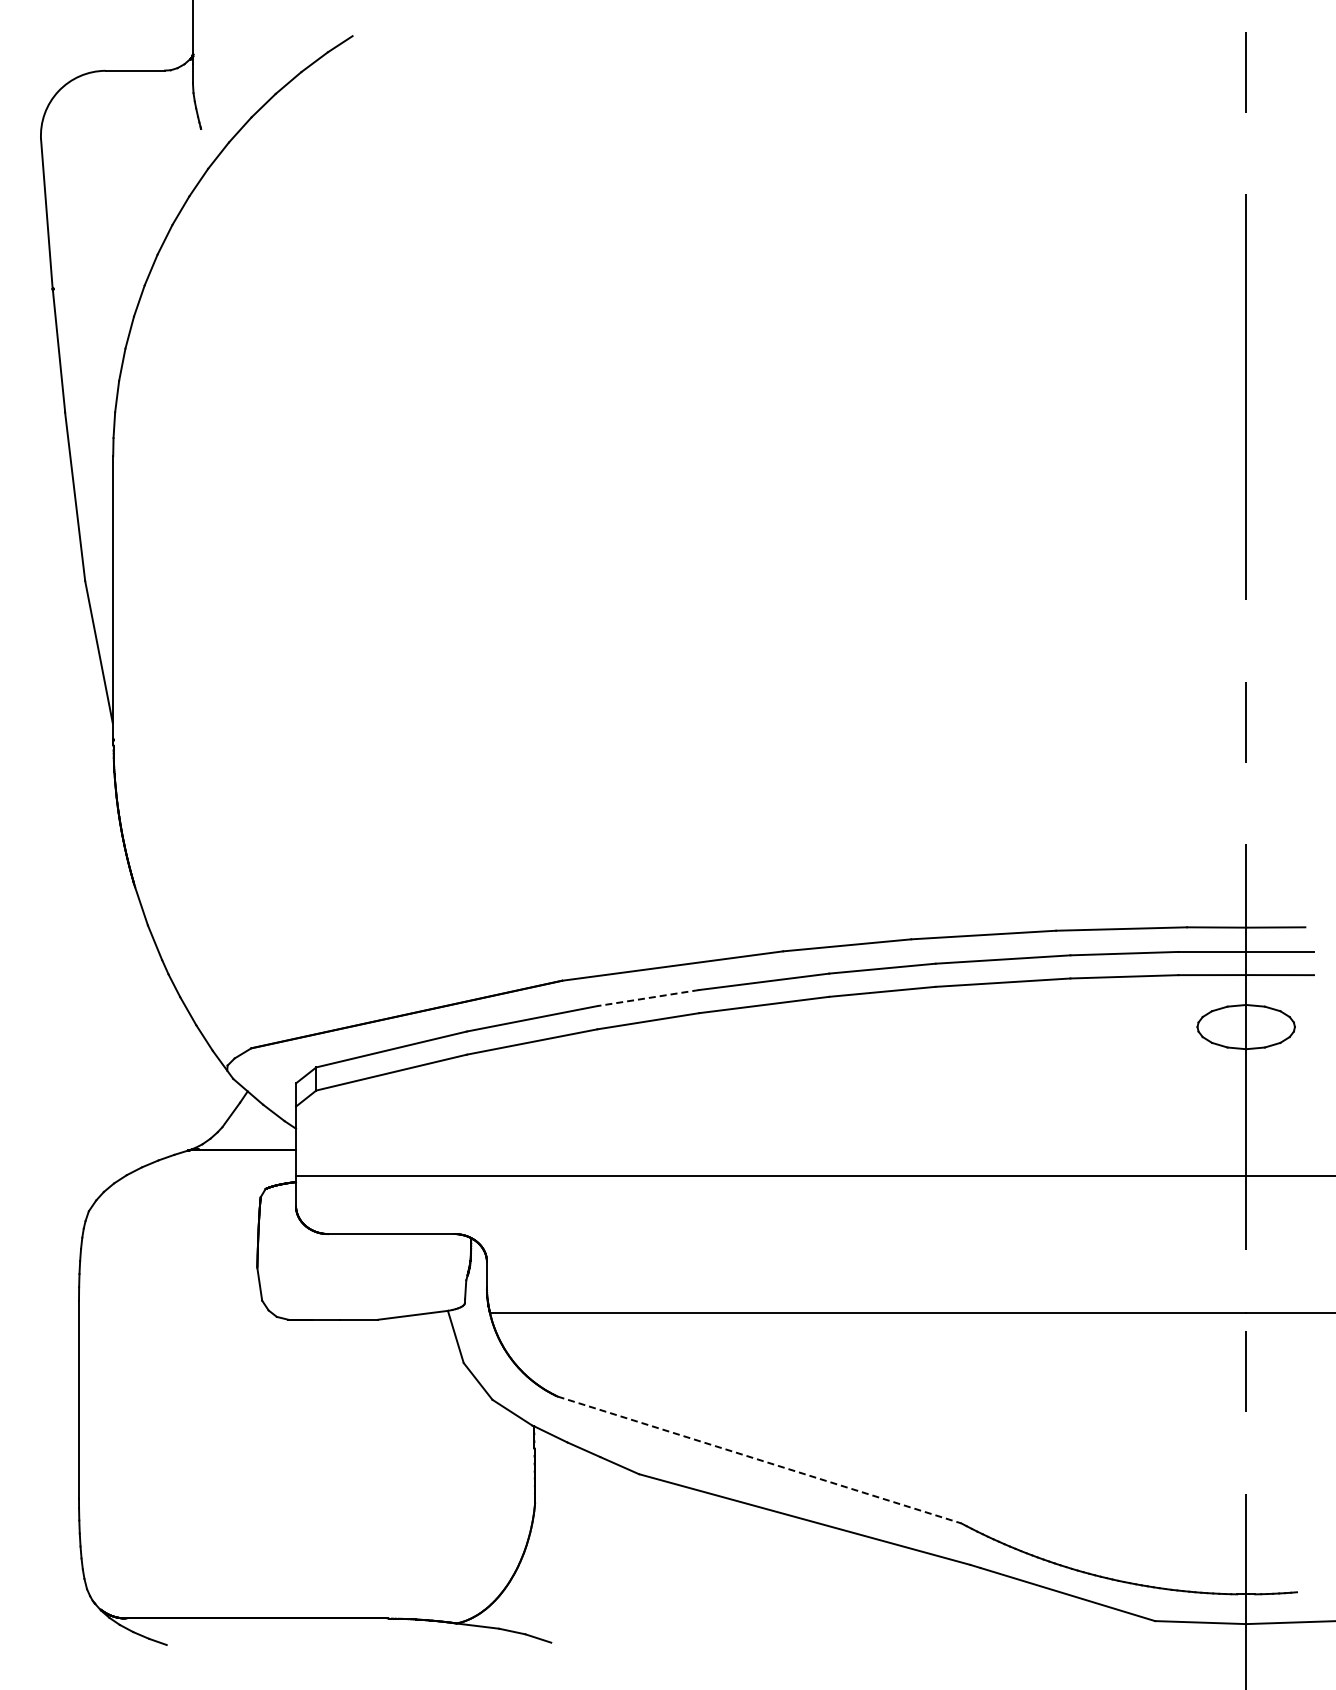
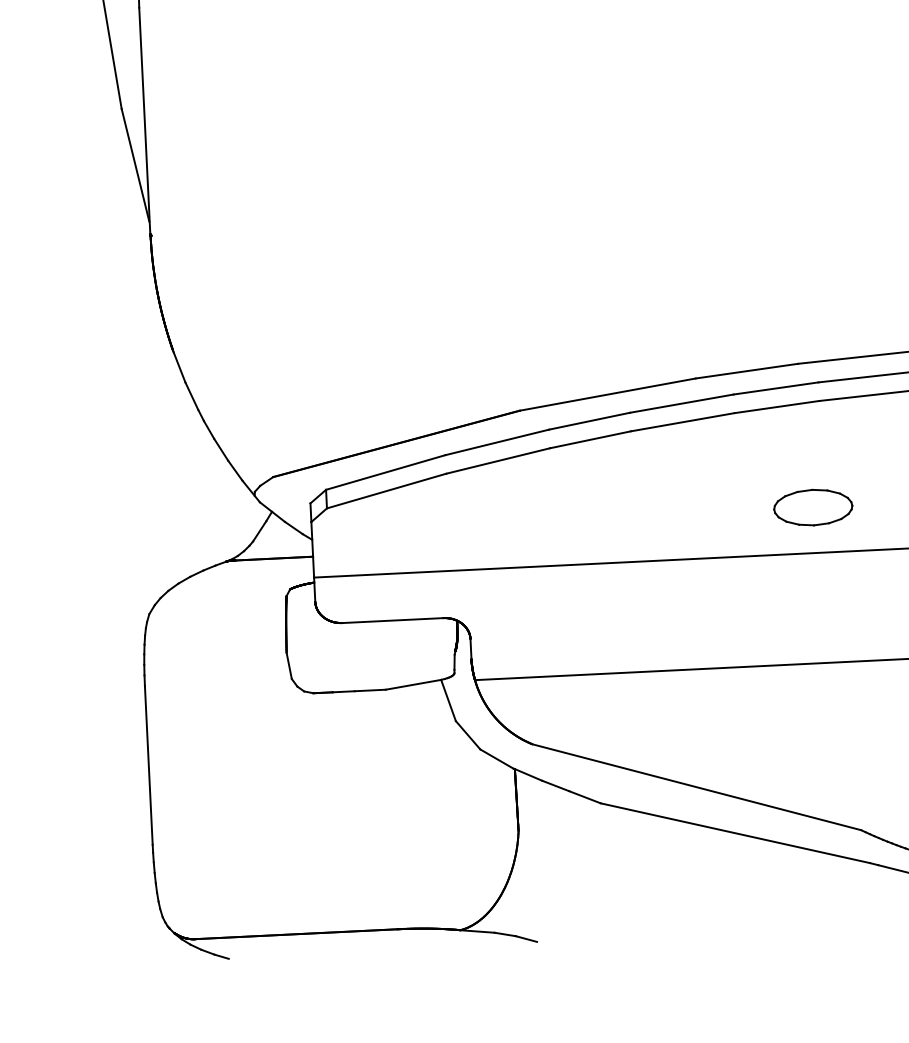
line: (648, 998) -> (589, 421), dashed -> solid
part: (921, 1119) -> (813, 507), added
line: (759, 1459) -> (696, 786), dashed -> solid

